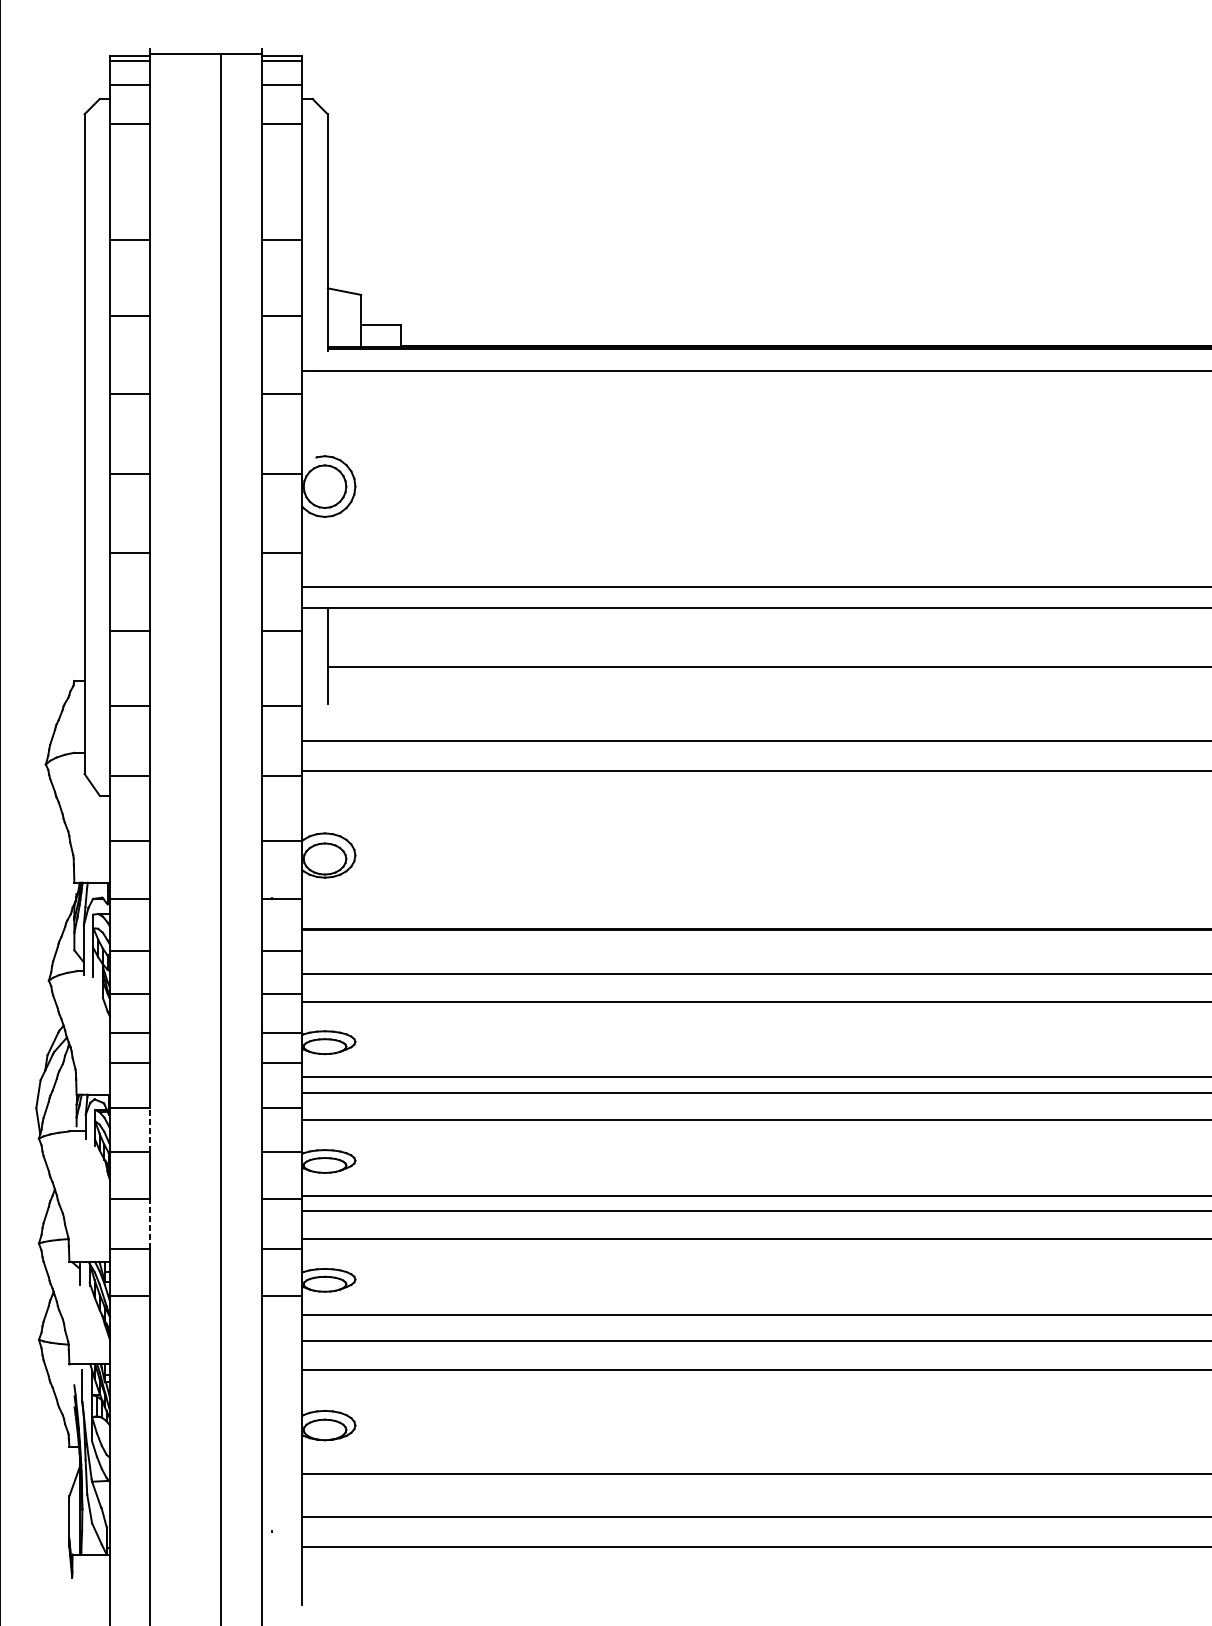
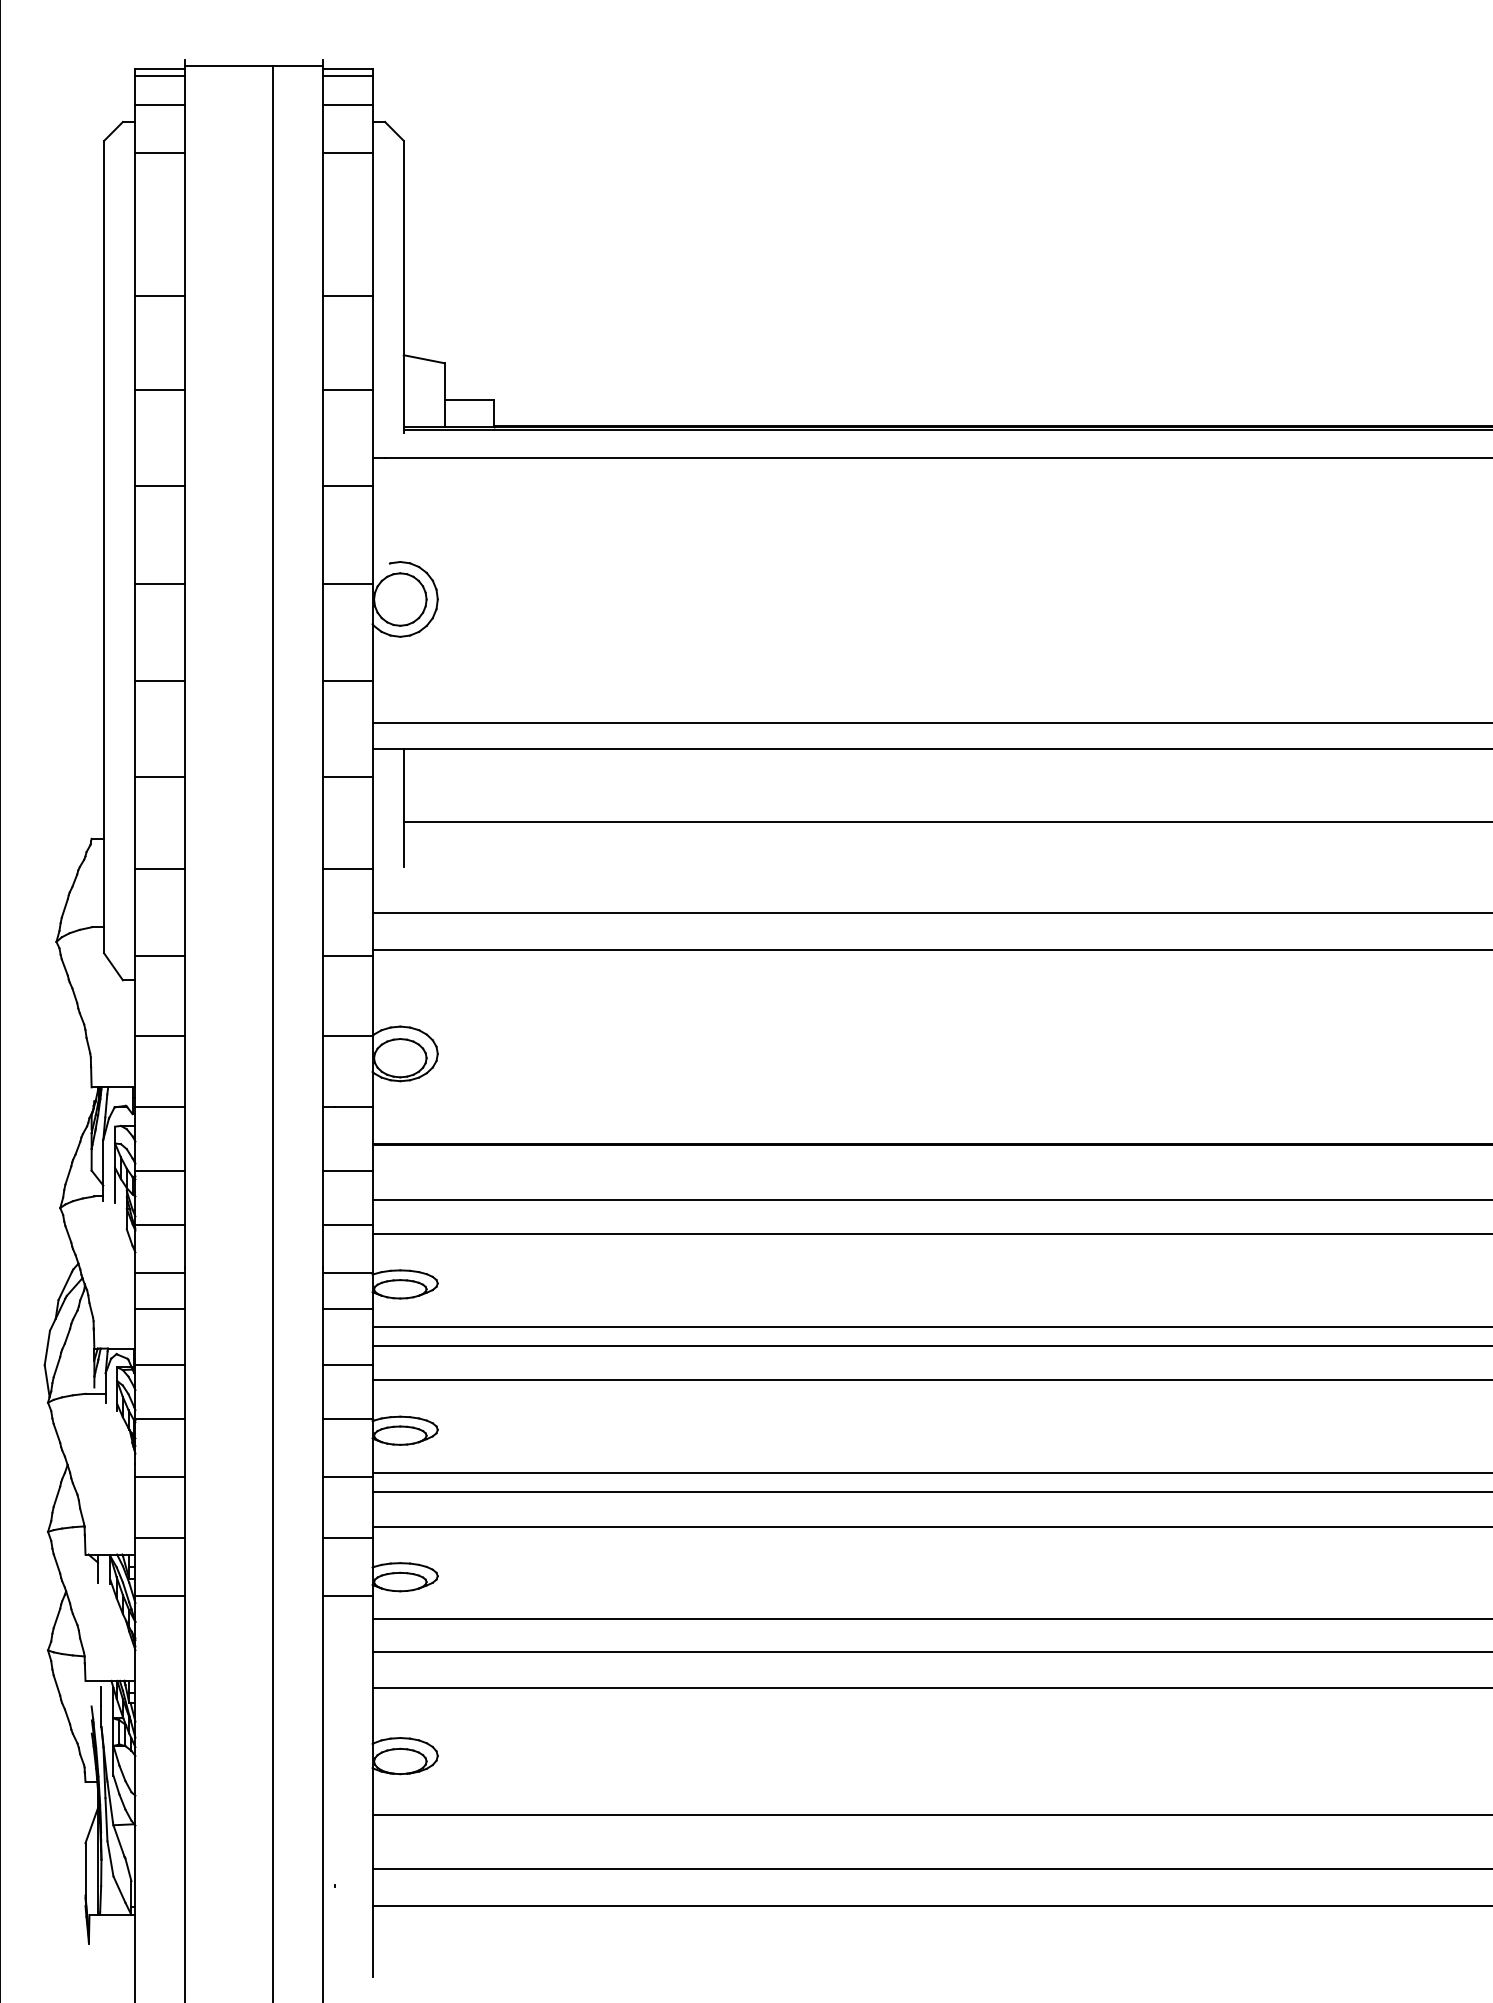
line: (150, 1129) -> (185, 1391), dashed -> solid
line: (150, 1223) -> (185, 1507), dashed -> solid

